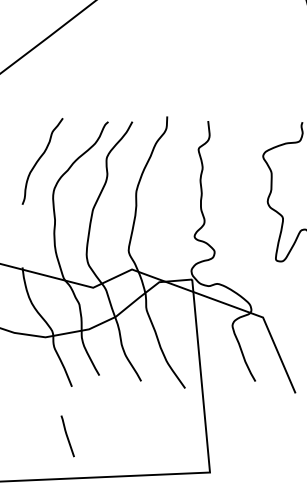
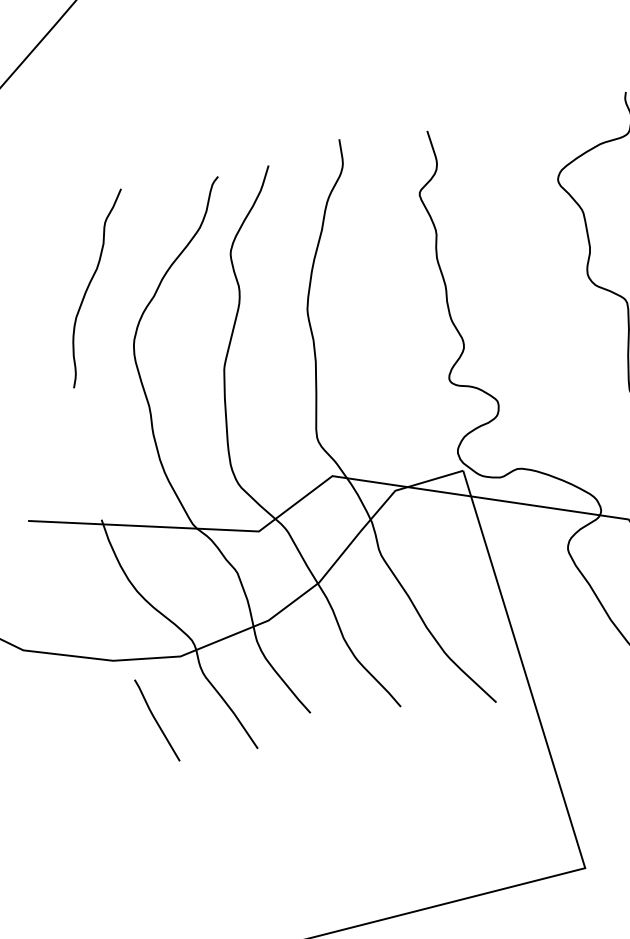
line: (67, 436) -> (156, 720), moved

